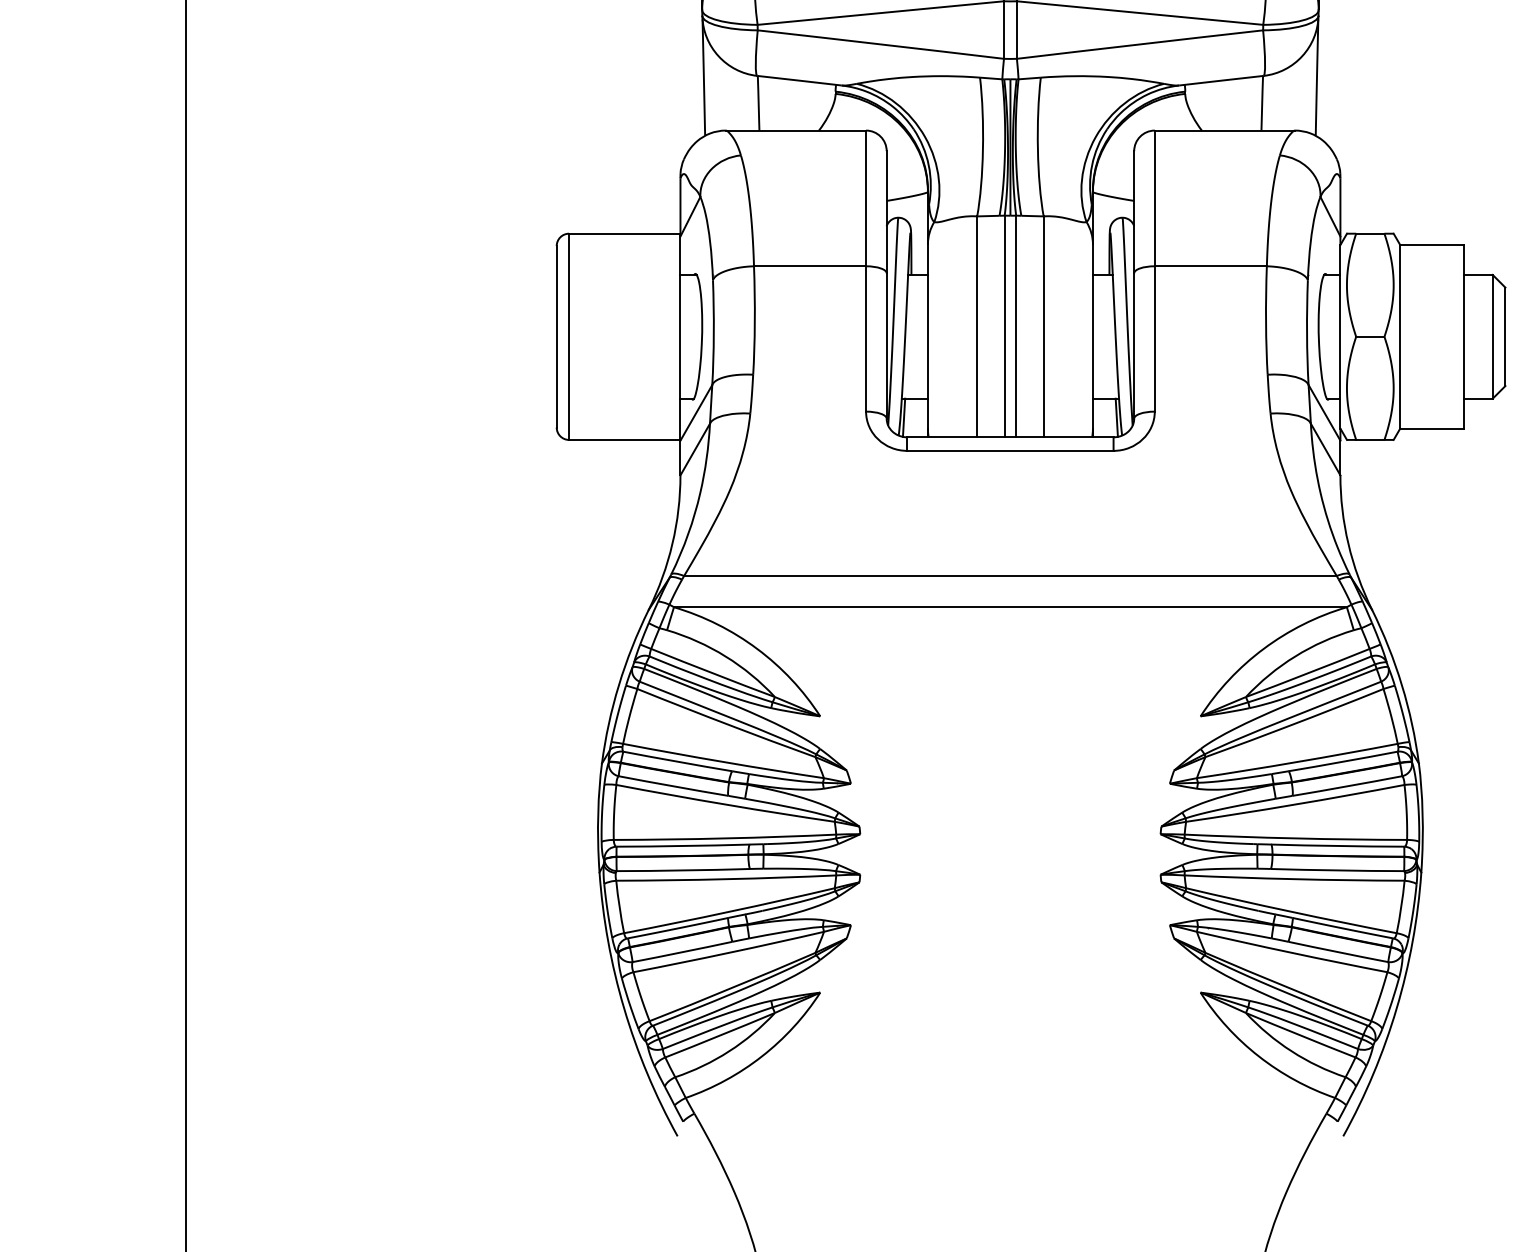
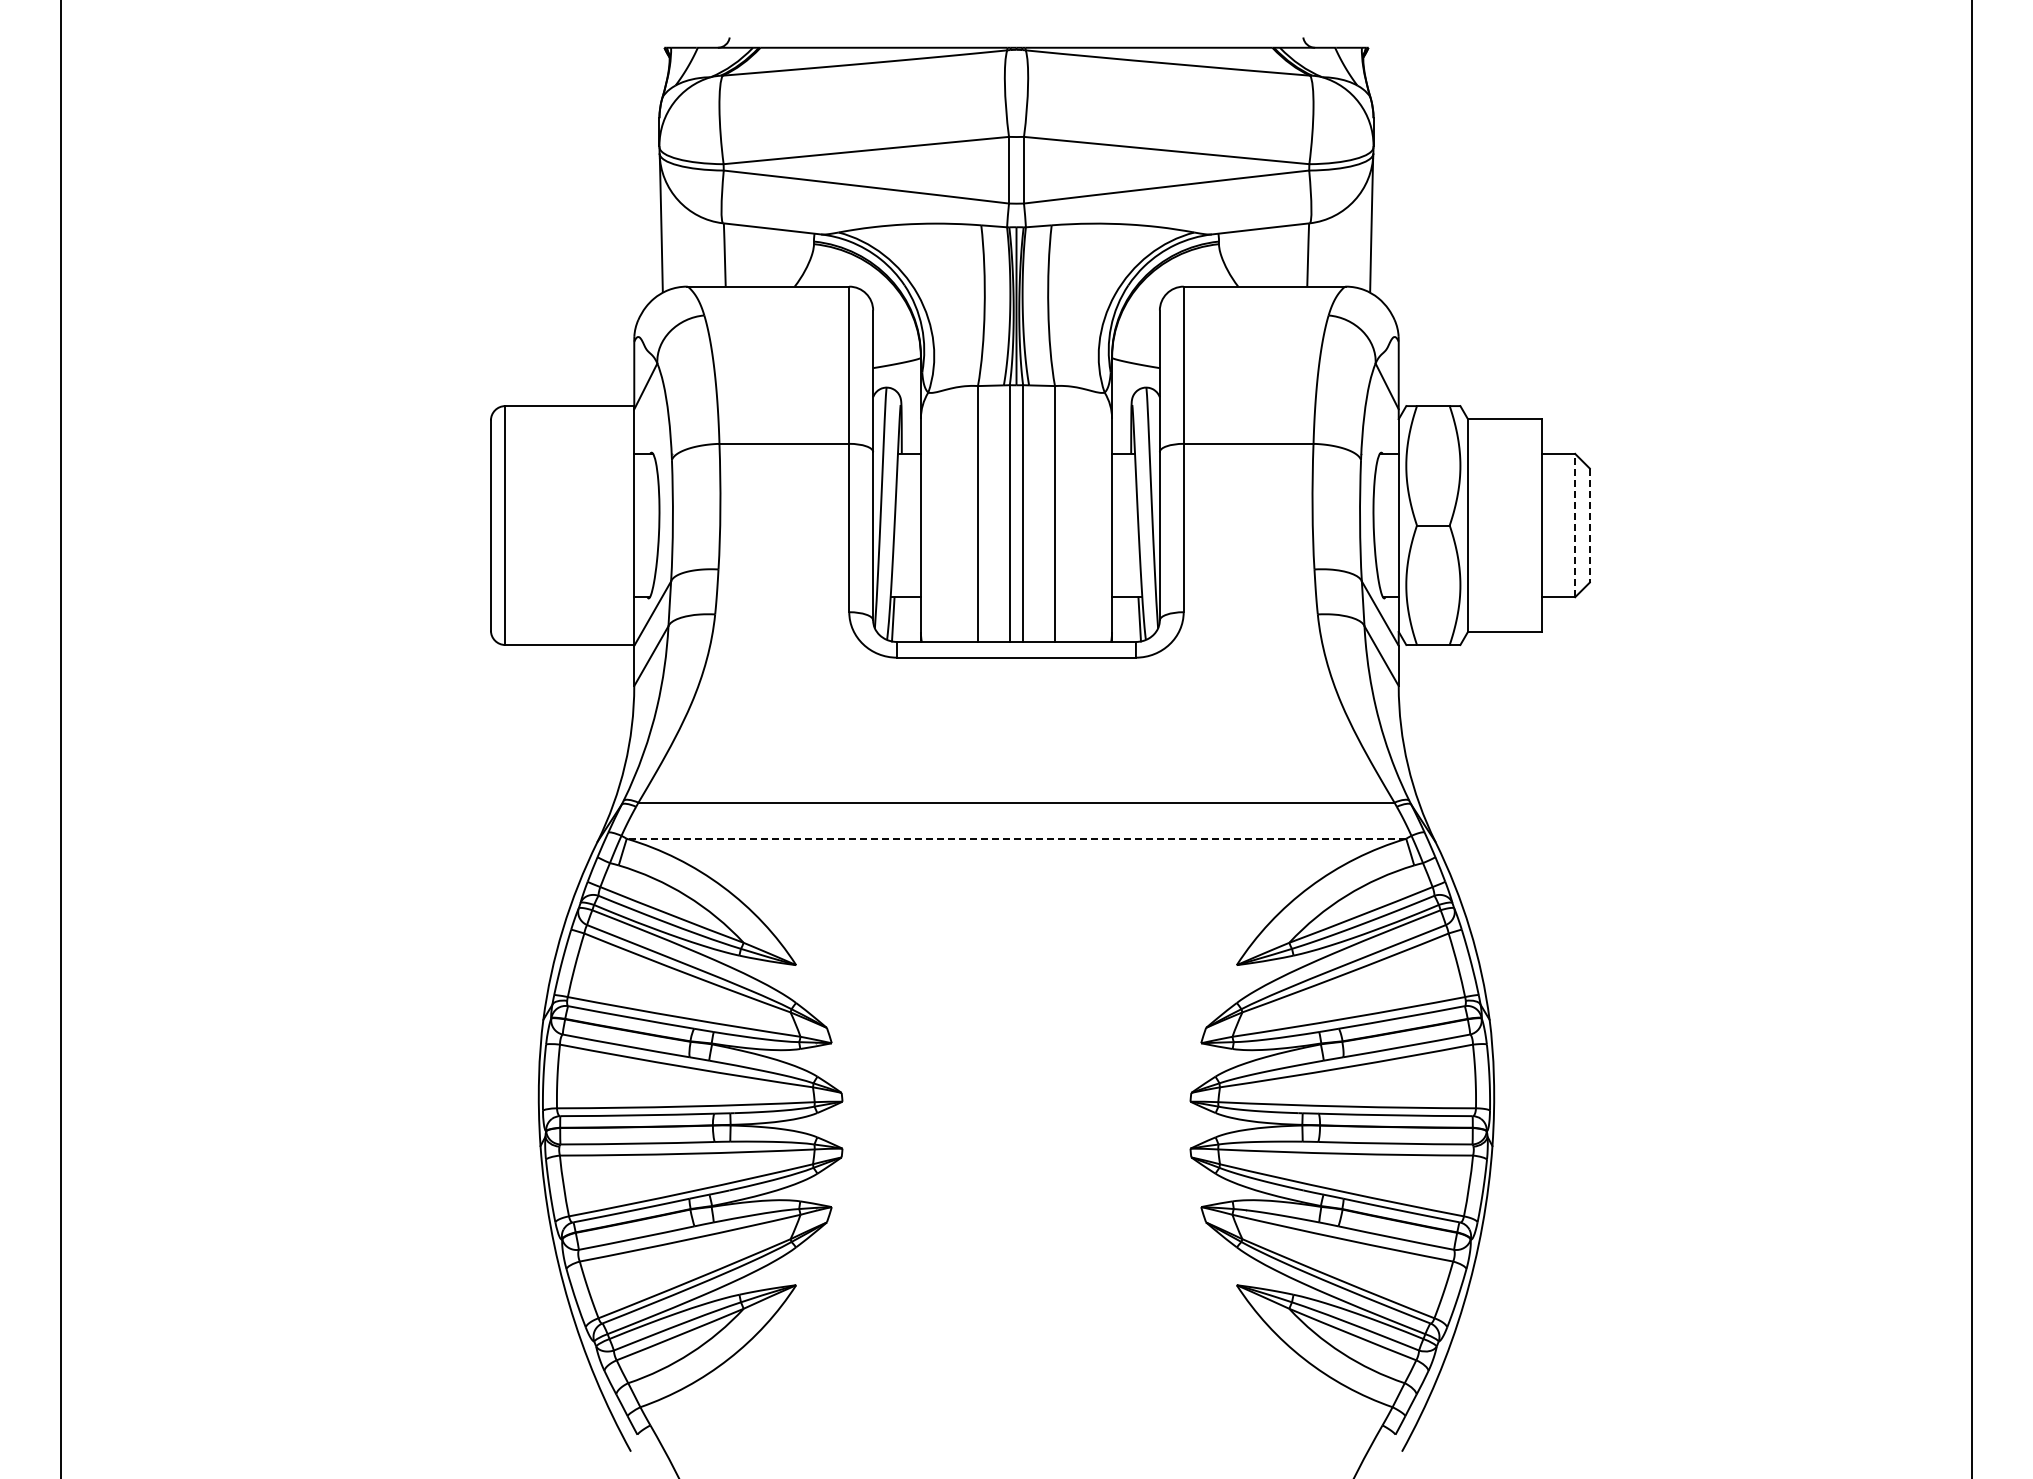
line: (1493, 336) -> (1575, 525), solid -> dashed
line: (1505, 337) -> (1589, 526), solid -> dashed
line: (1010, 606) -> (1016, 838), solid -> dashed

